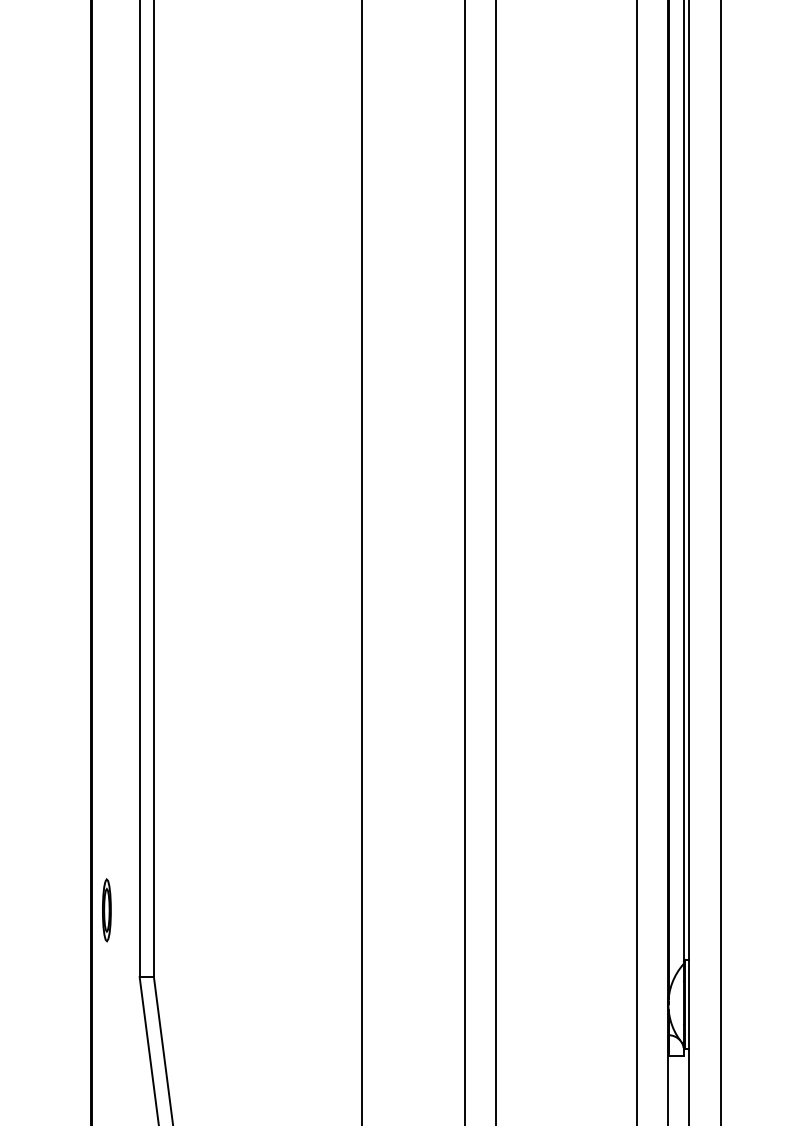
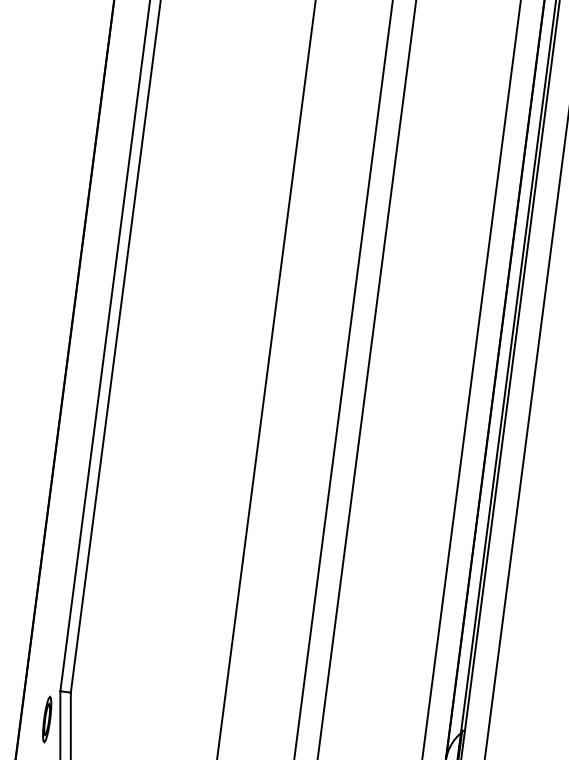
part: (106, 910) -> (46, 719), moved

